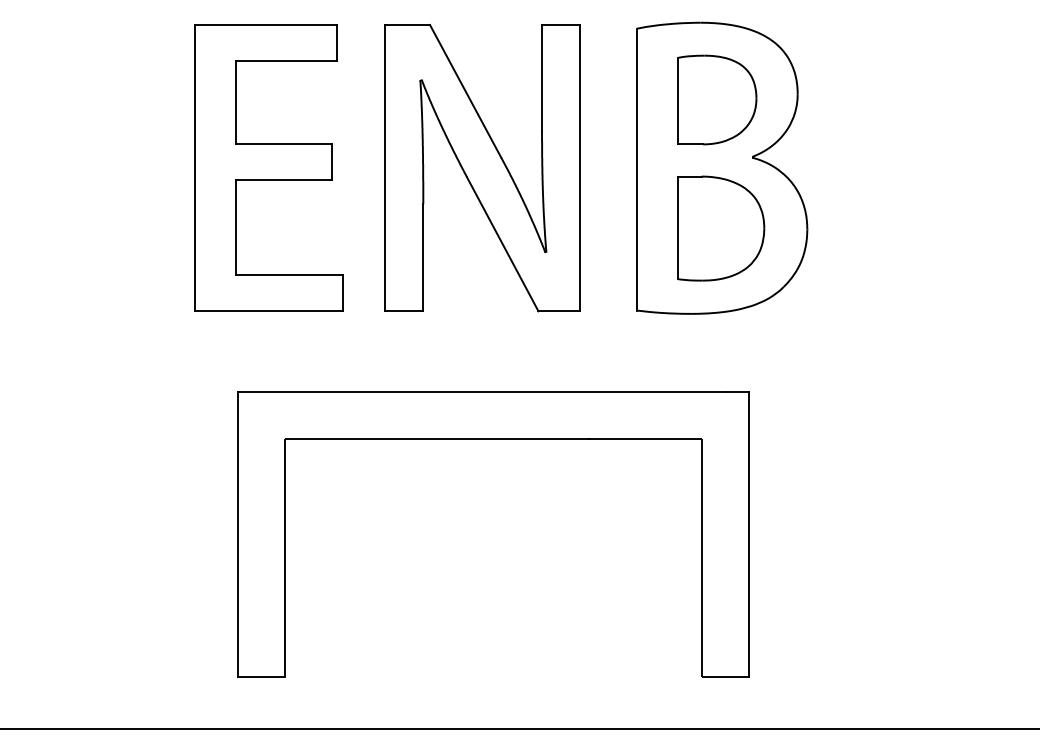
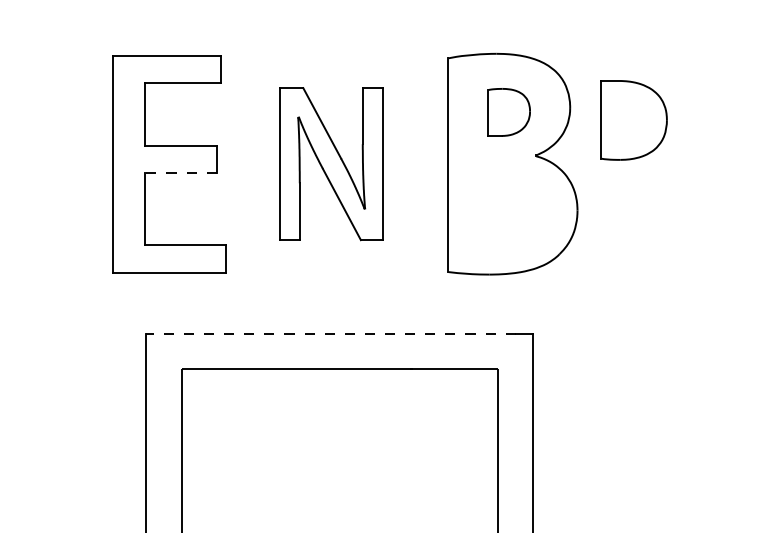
part: (717, 99) -> (509, 112), size x0.7
part: (482, 168) -> (331, 164), size x0.7
line: (283, 179) -> (180, 172), solid -> dashed
part: (721, 228) -> (634, 120), moved
line: (482, 392) -> (331, 334), solid -> dashed

